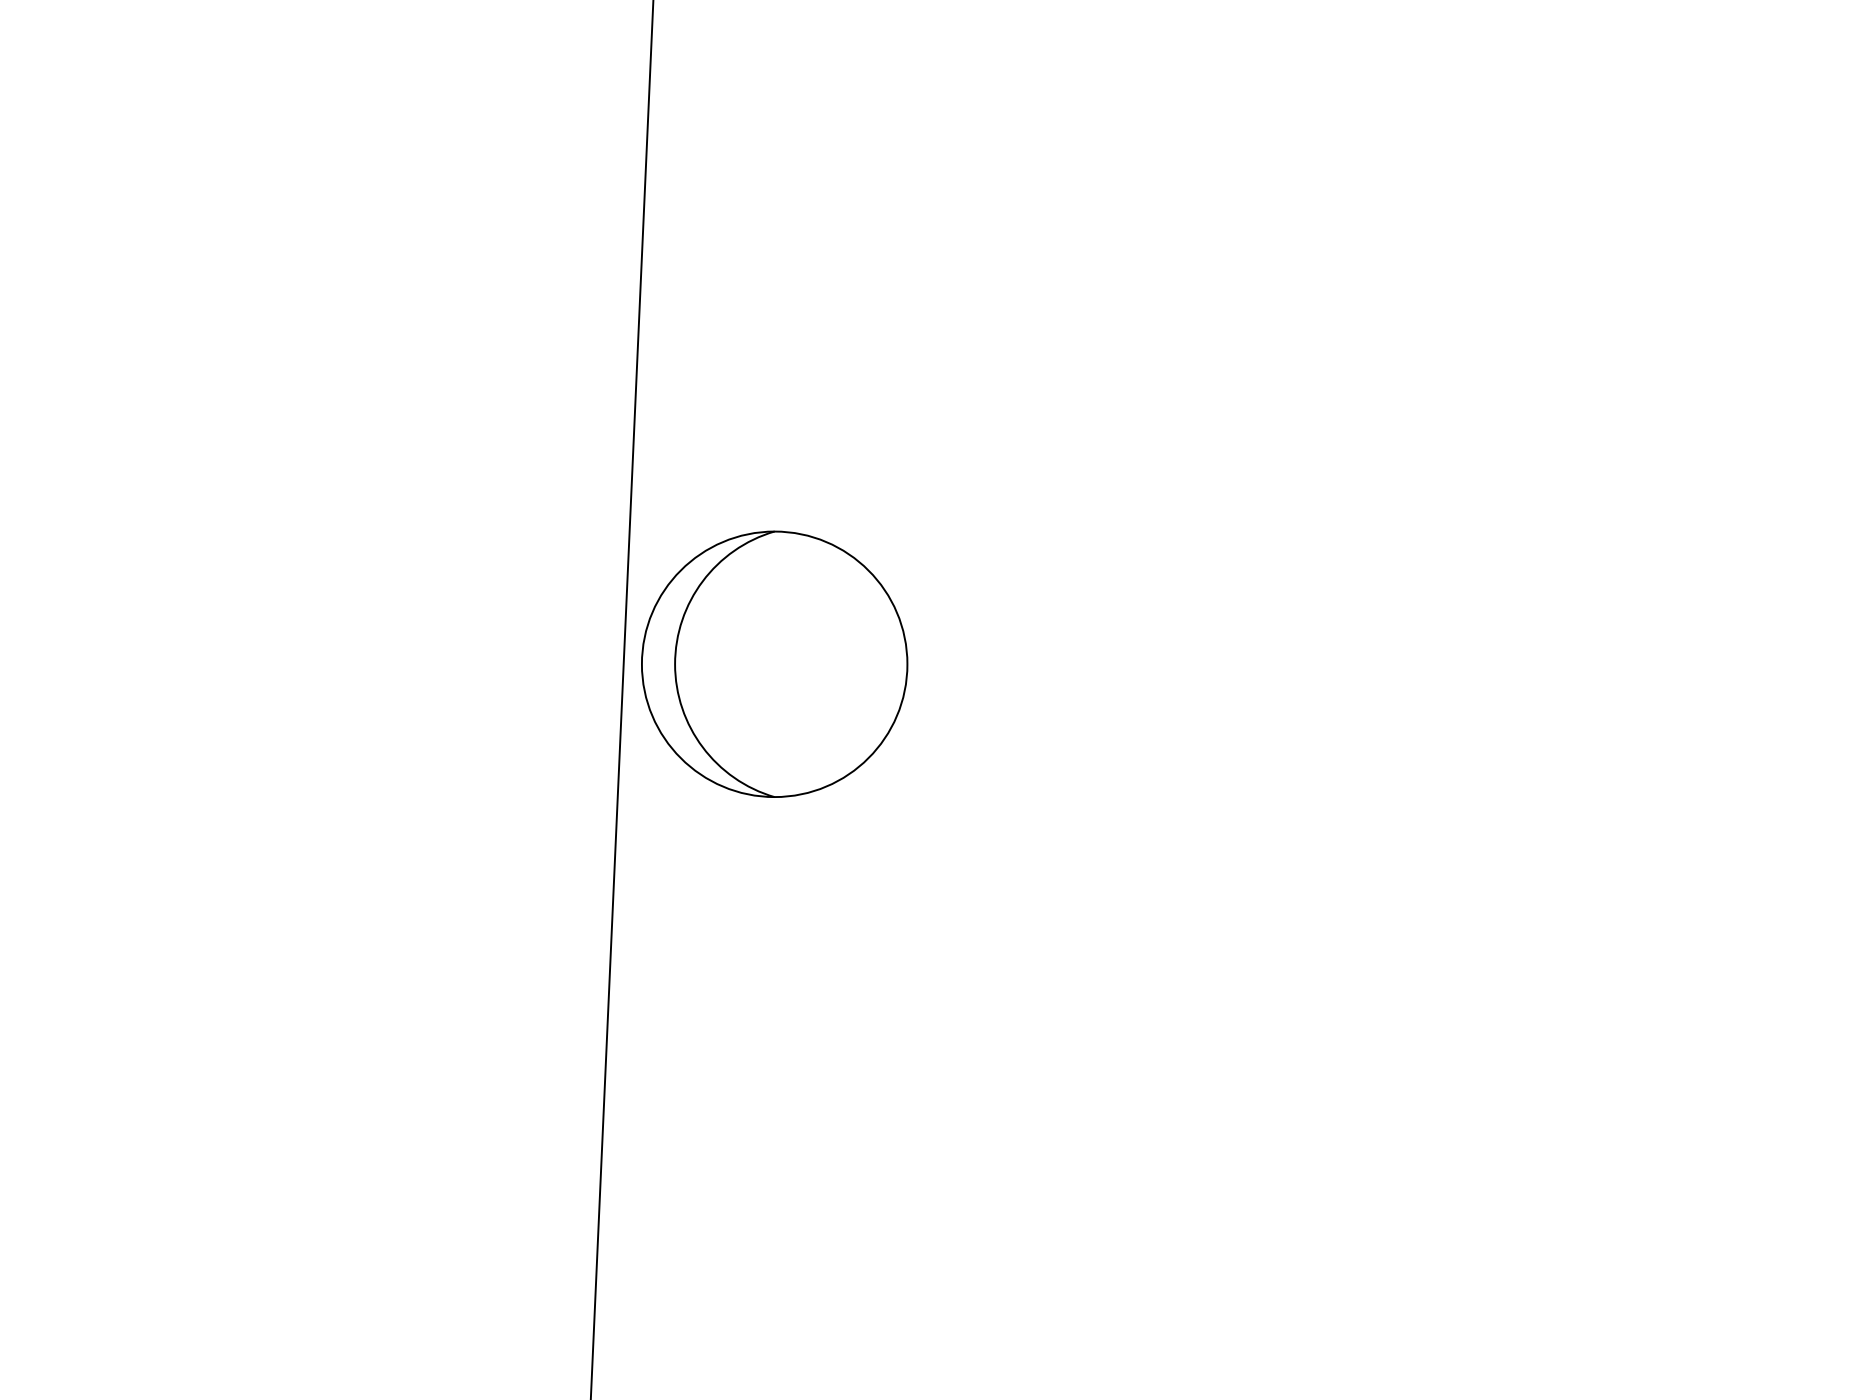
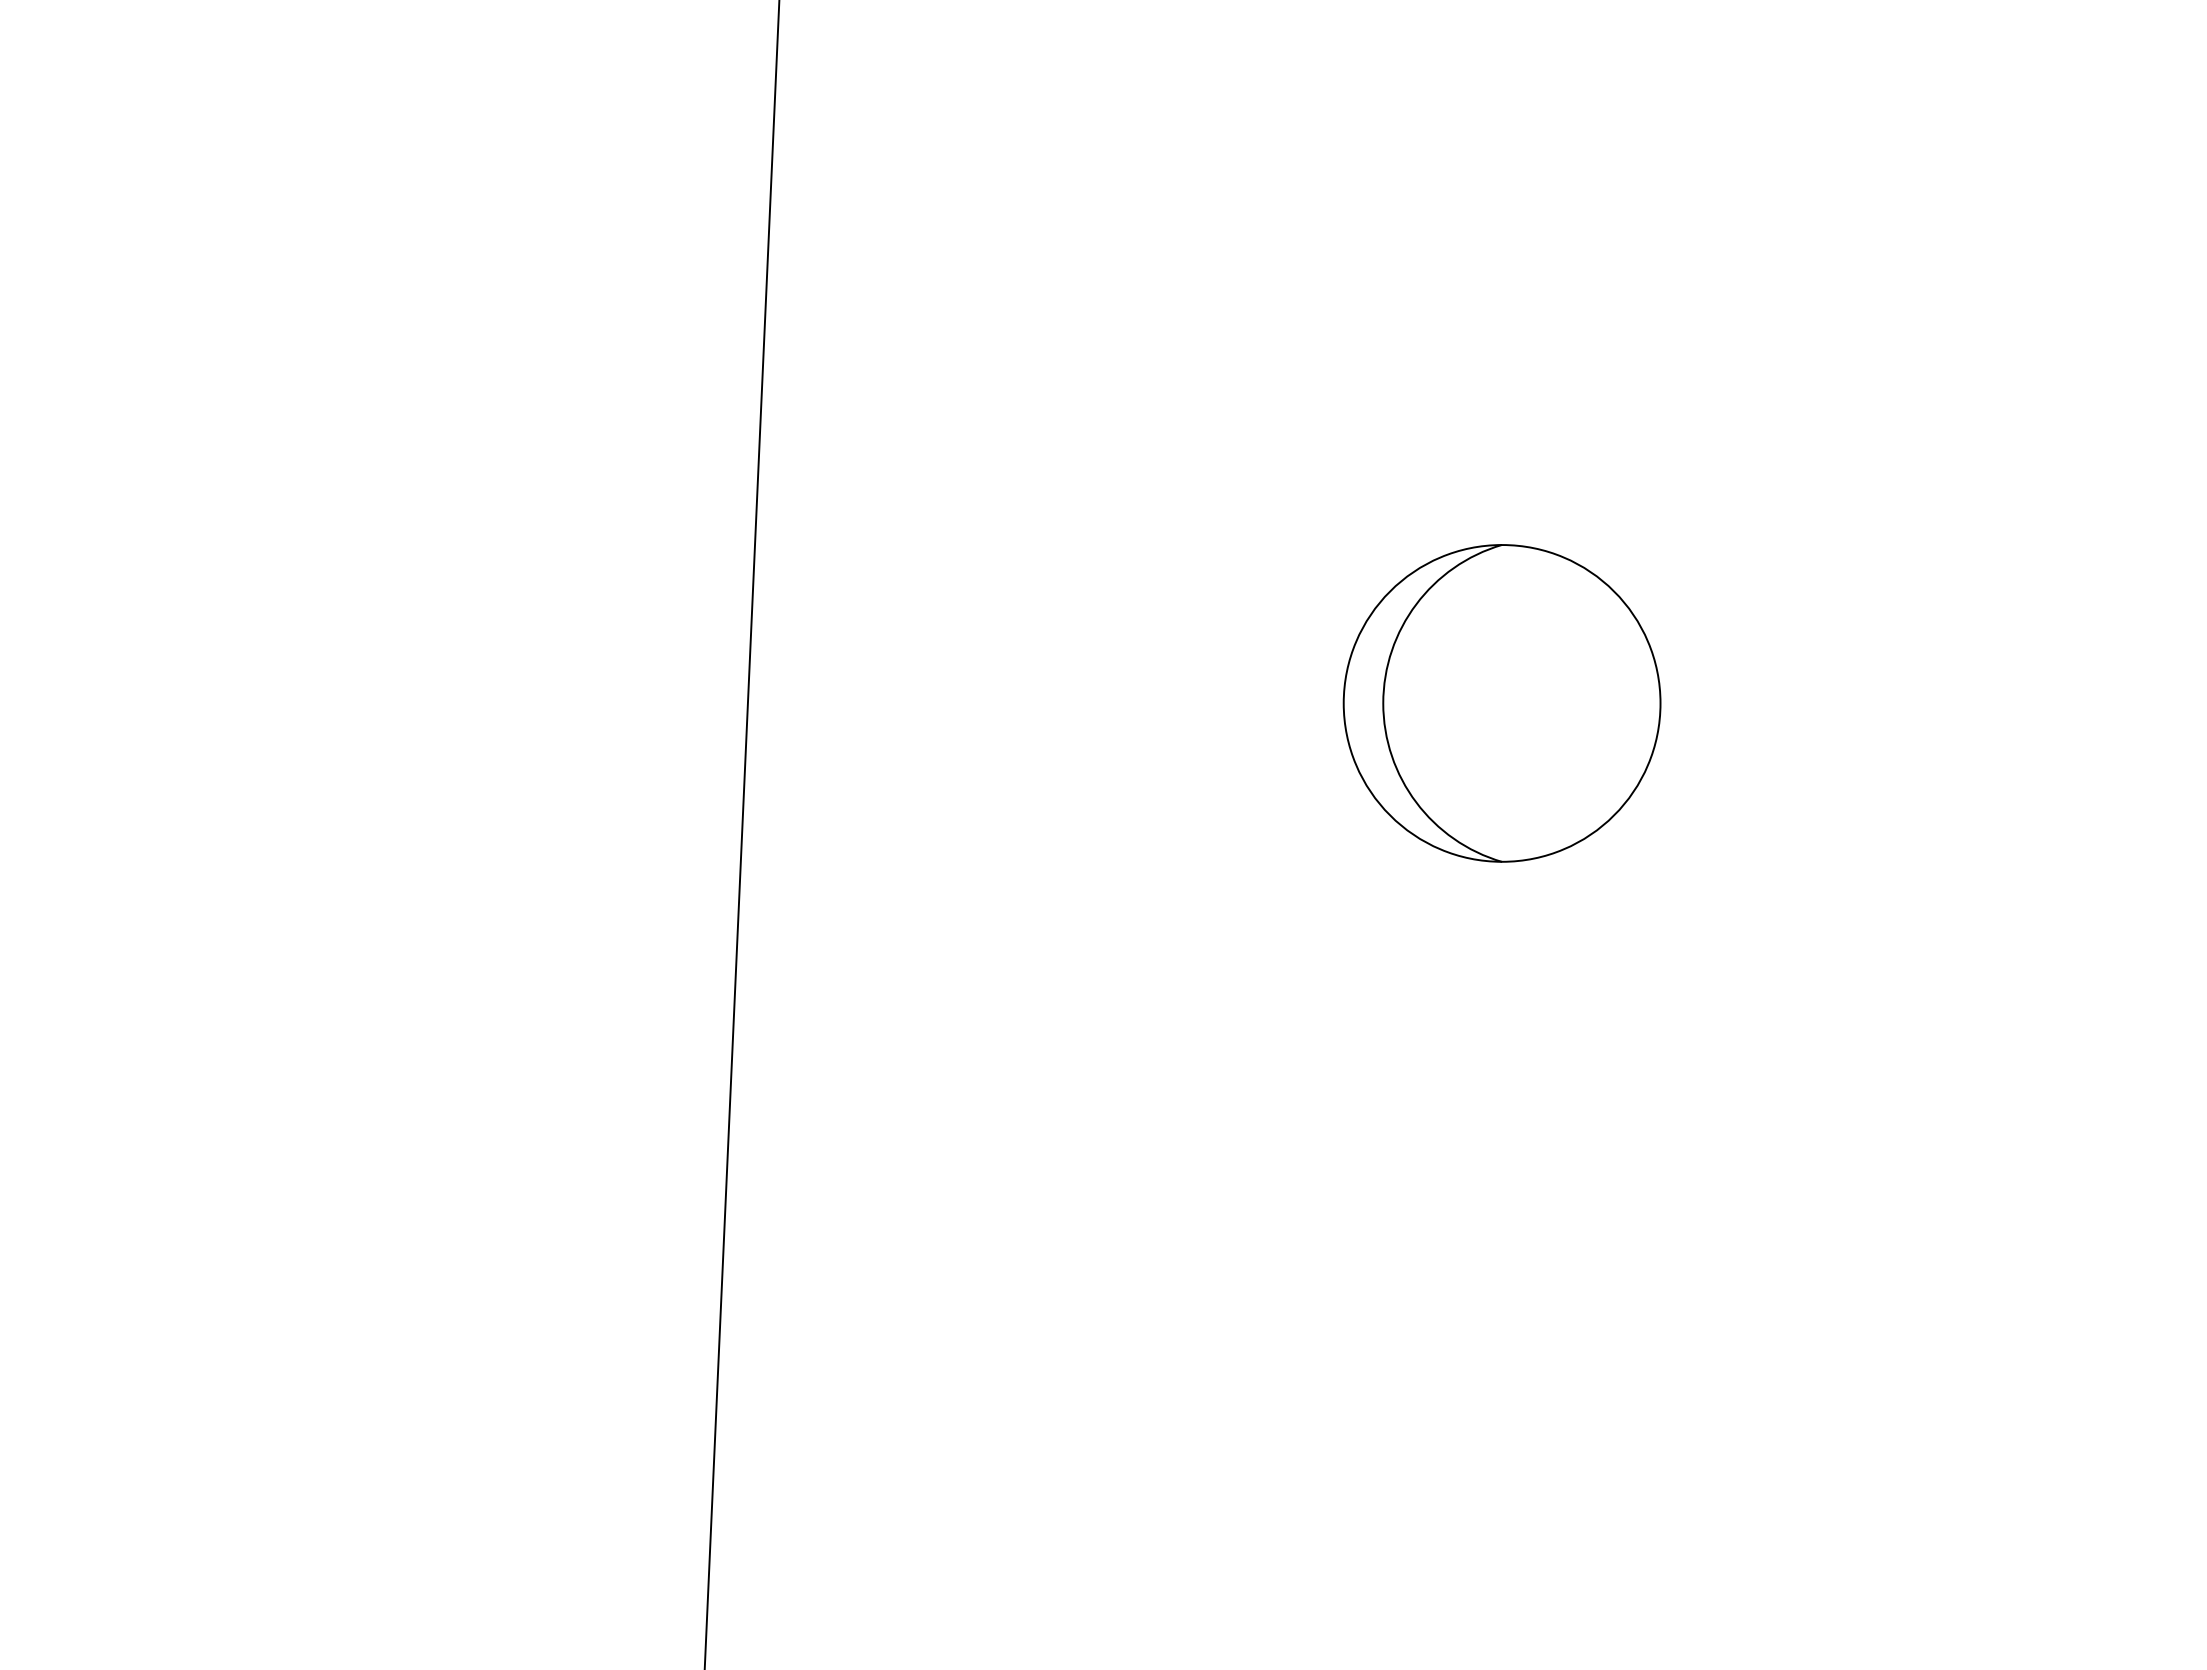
part: (774, 664) -> (1501, 703), moved

